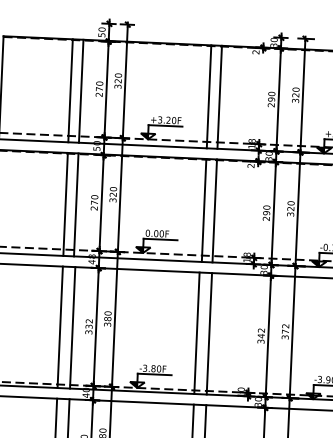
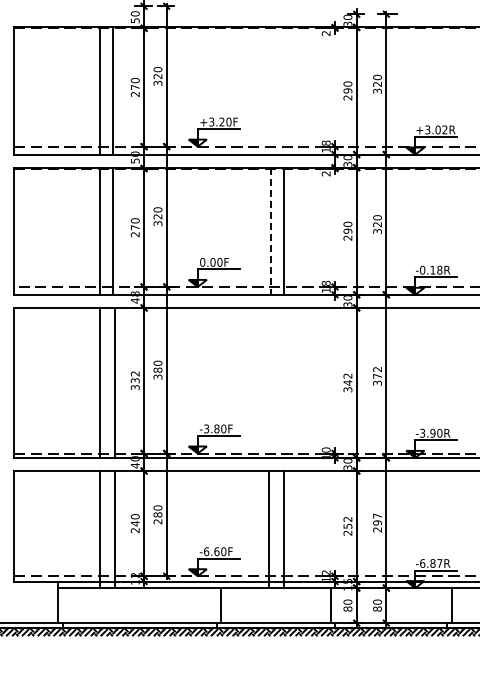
line: (208, 96) -> (270, 90), removed
line: (219, 96) -> (283, 90), removed
line: (203, 210) -> (270, 231), solid -> dashed
line: (196, 332) -> (268, 382), removed
line: (209, 333) -> (283, 382), removed

